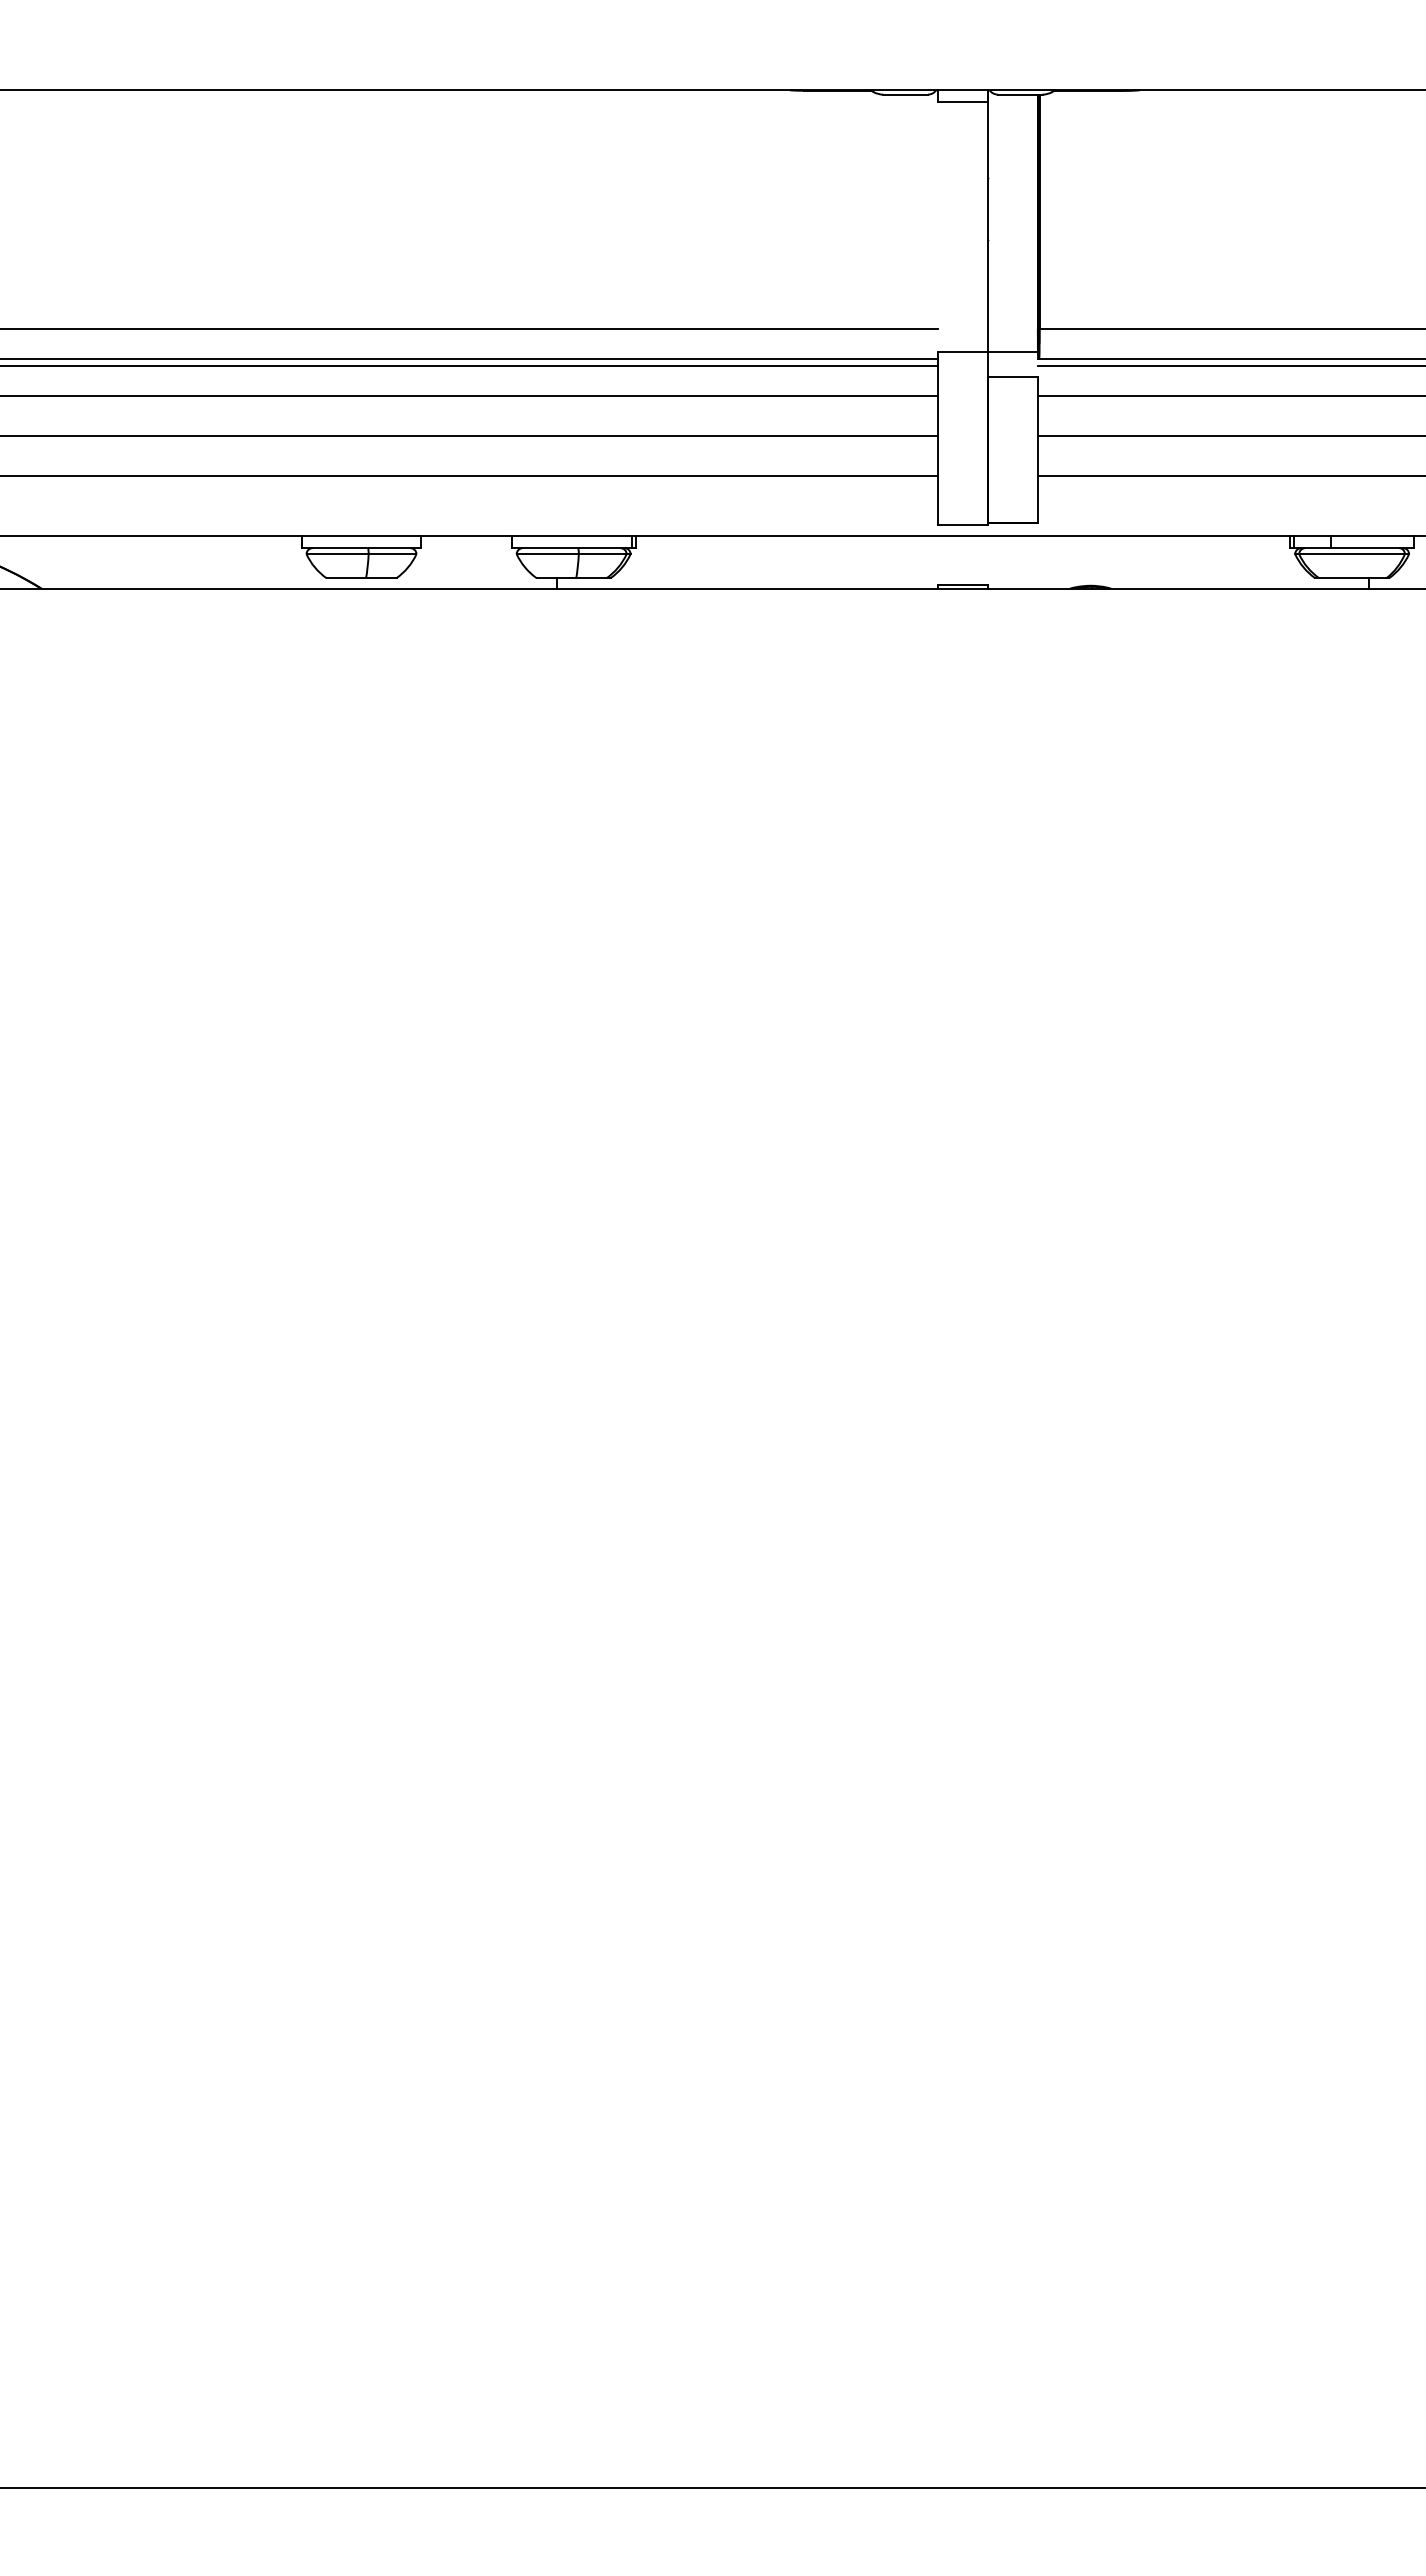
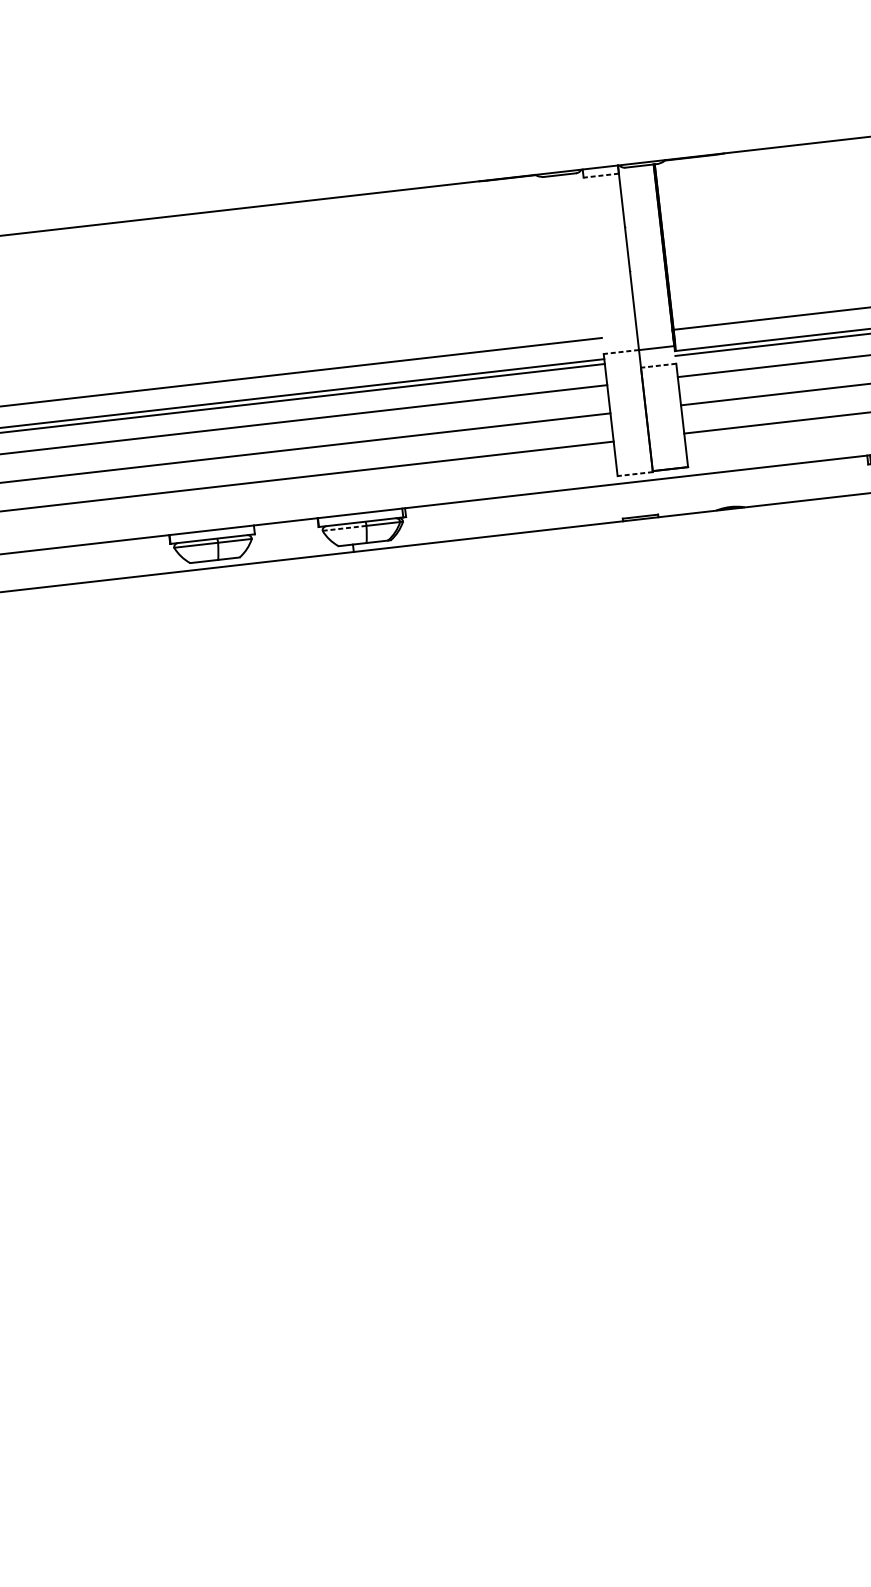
line: (962, 101) -> (600, 175), solid -> dashed
line: (962, 351) -> (621, 351), solid -> dashed
line: (1012, 376) -> (658, 365), solid -> dashed
line: (962, 524) -> (634, 474), solid -> dashed
line: (547, 554) -> (344, 528), solid -> dashed

